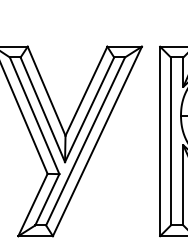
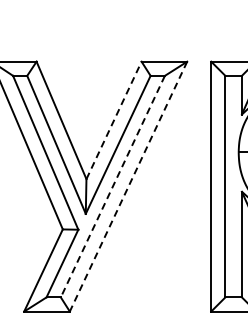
line: (86, 91) -> (114, 120), solid -> dashed
line: (85, 142) -> (112, 187), solid -> dashed
line: (97, 142) -> (128, 187), solid -> dashed

